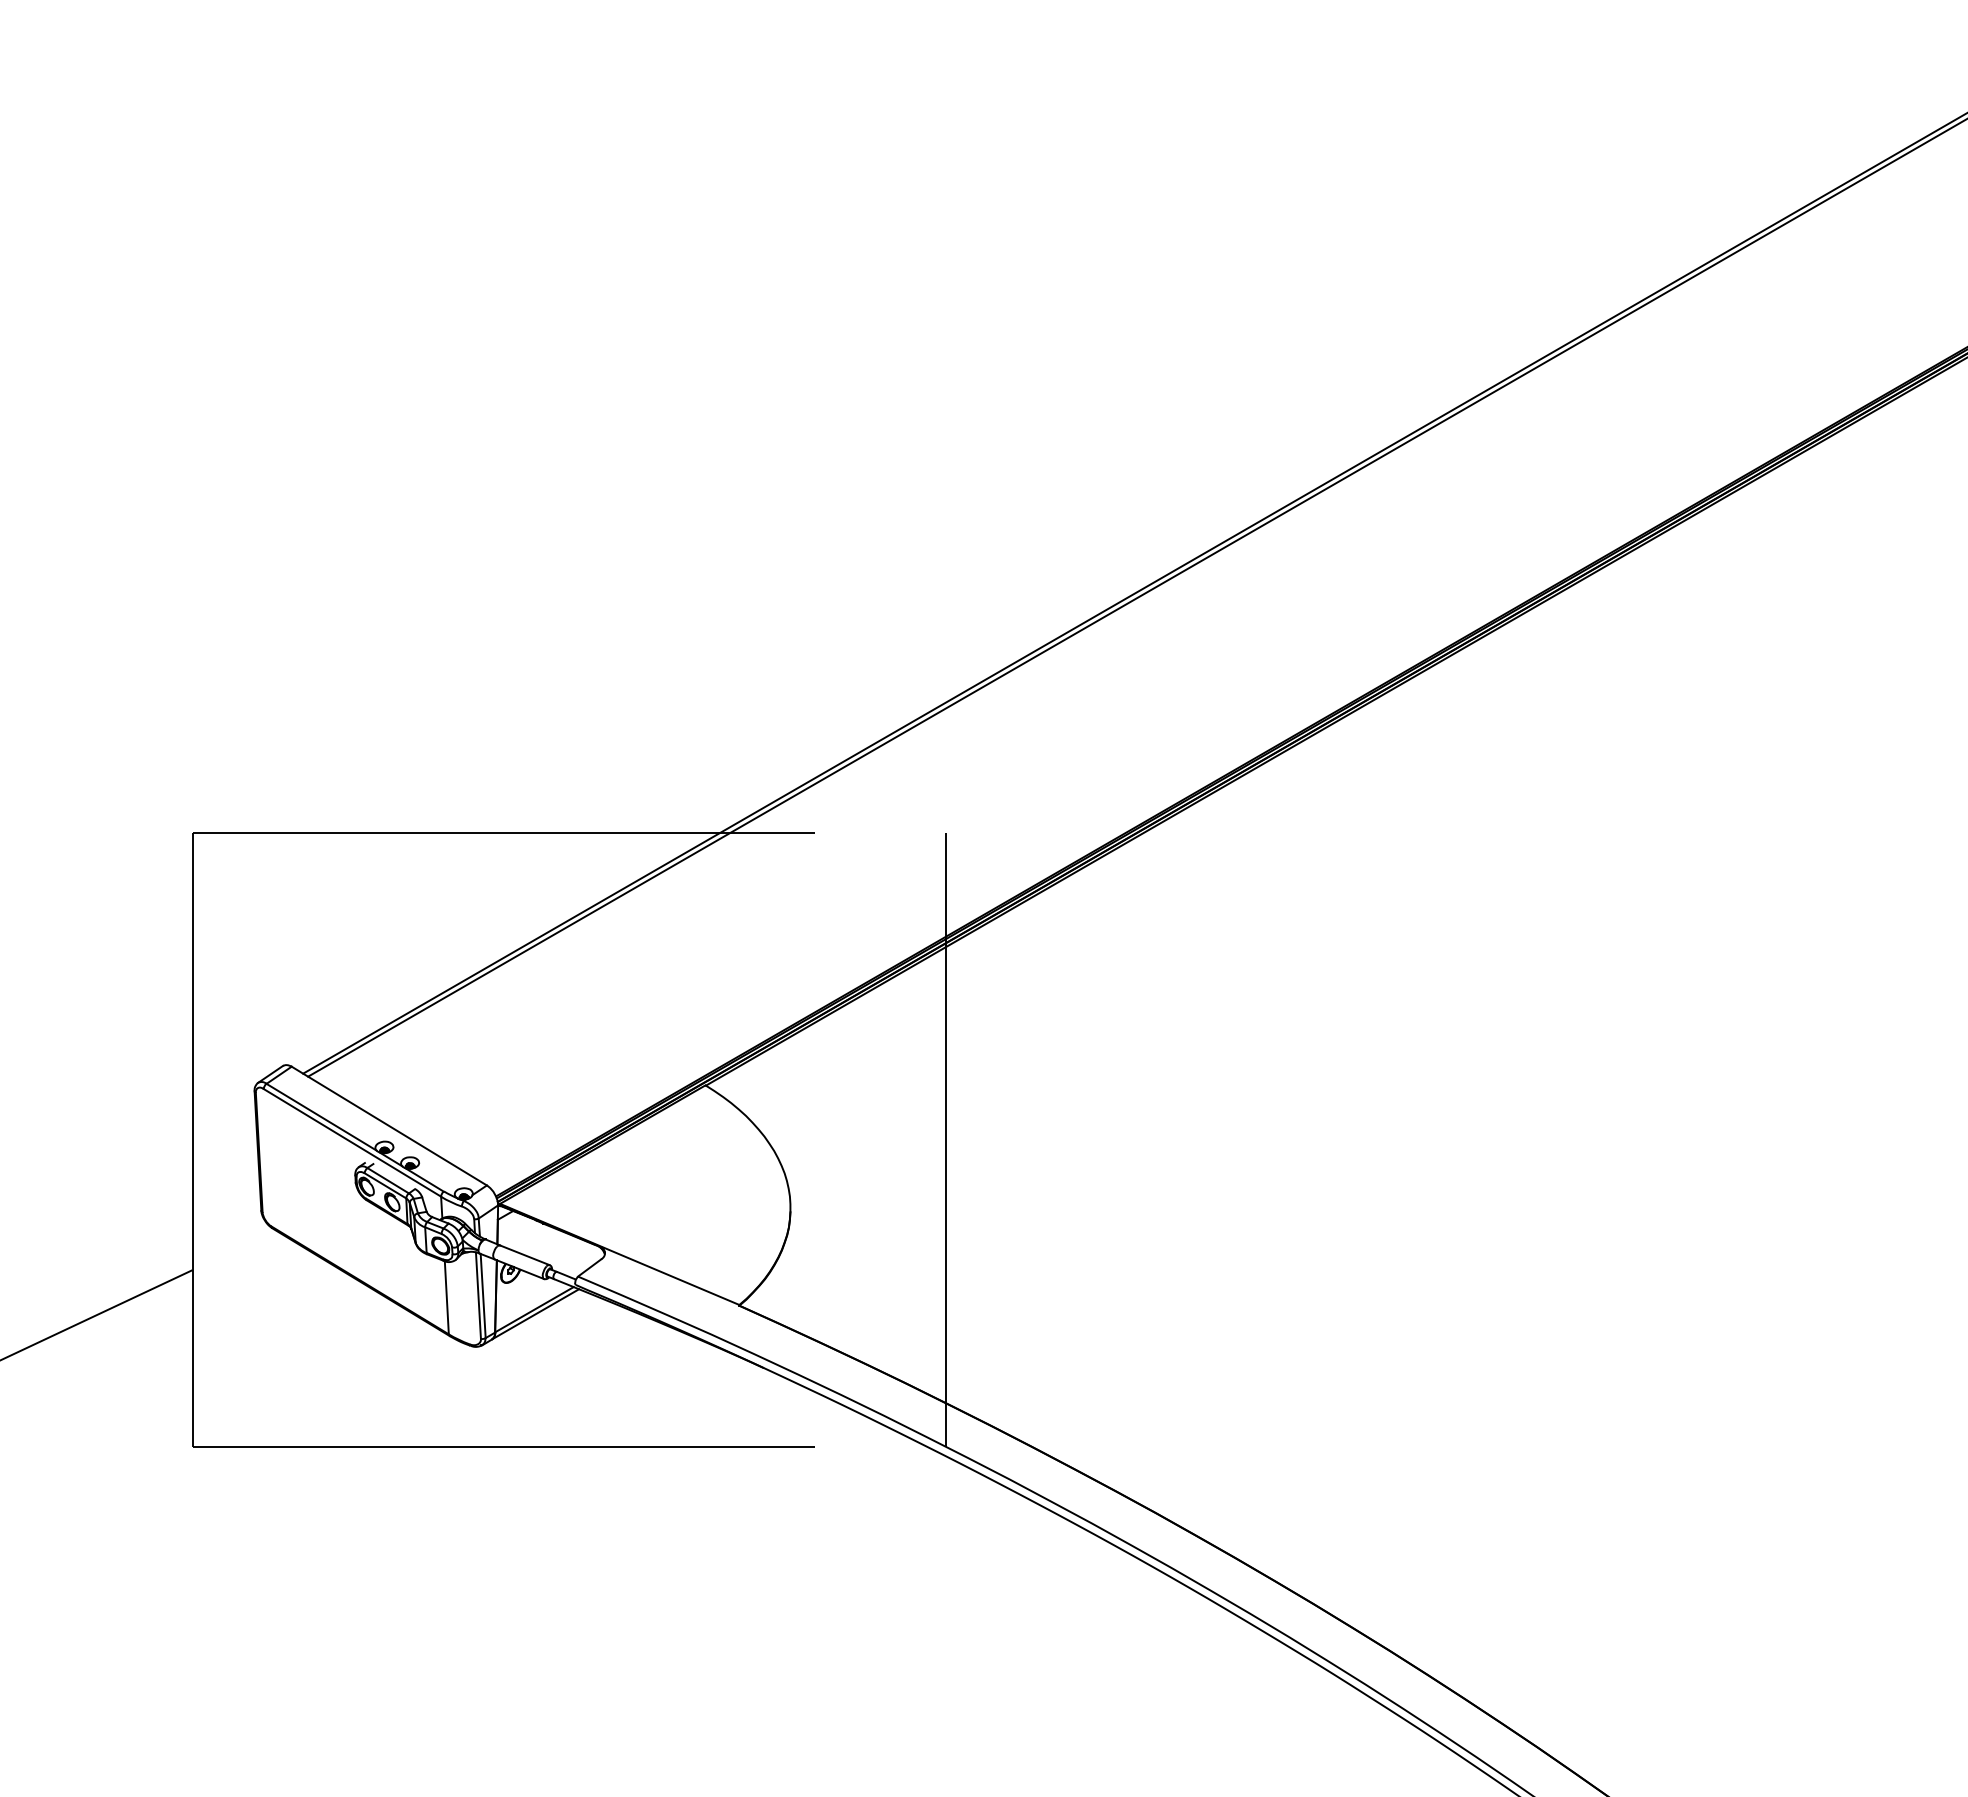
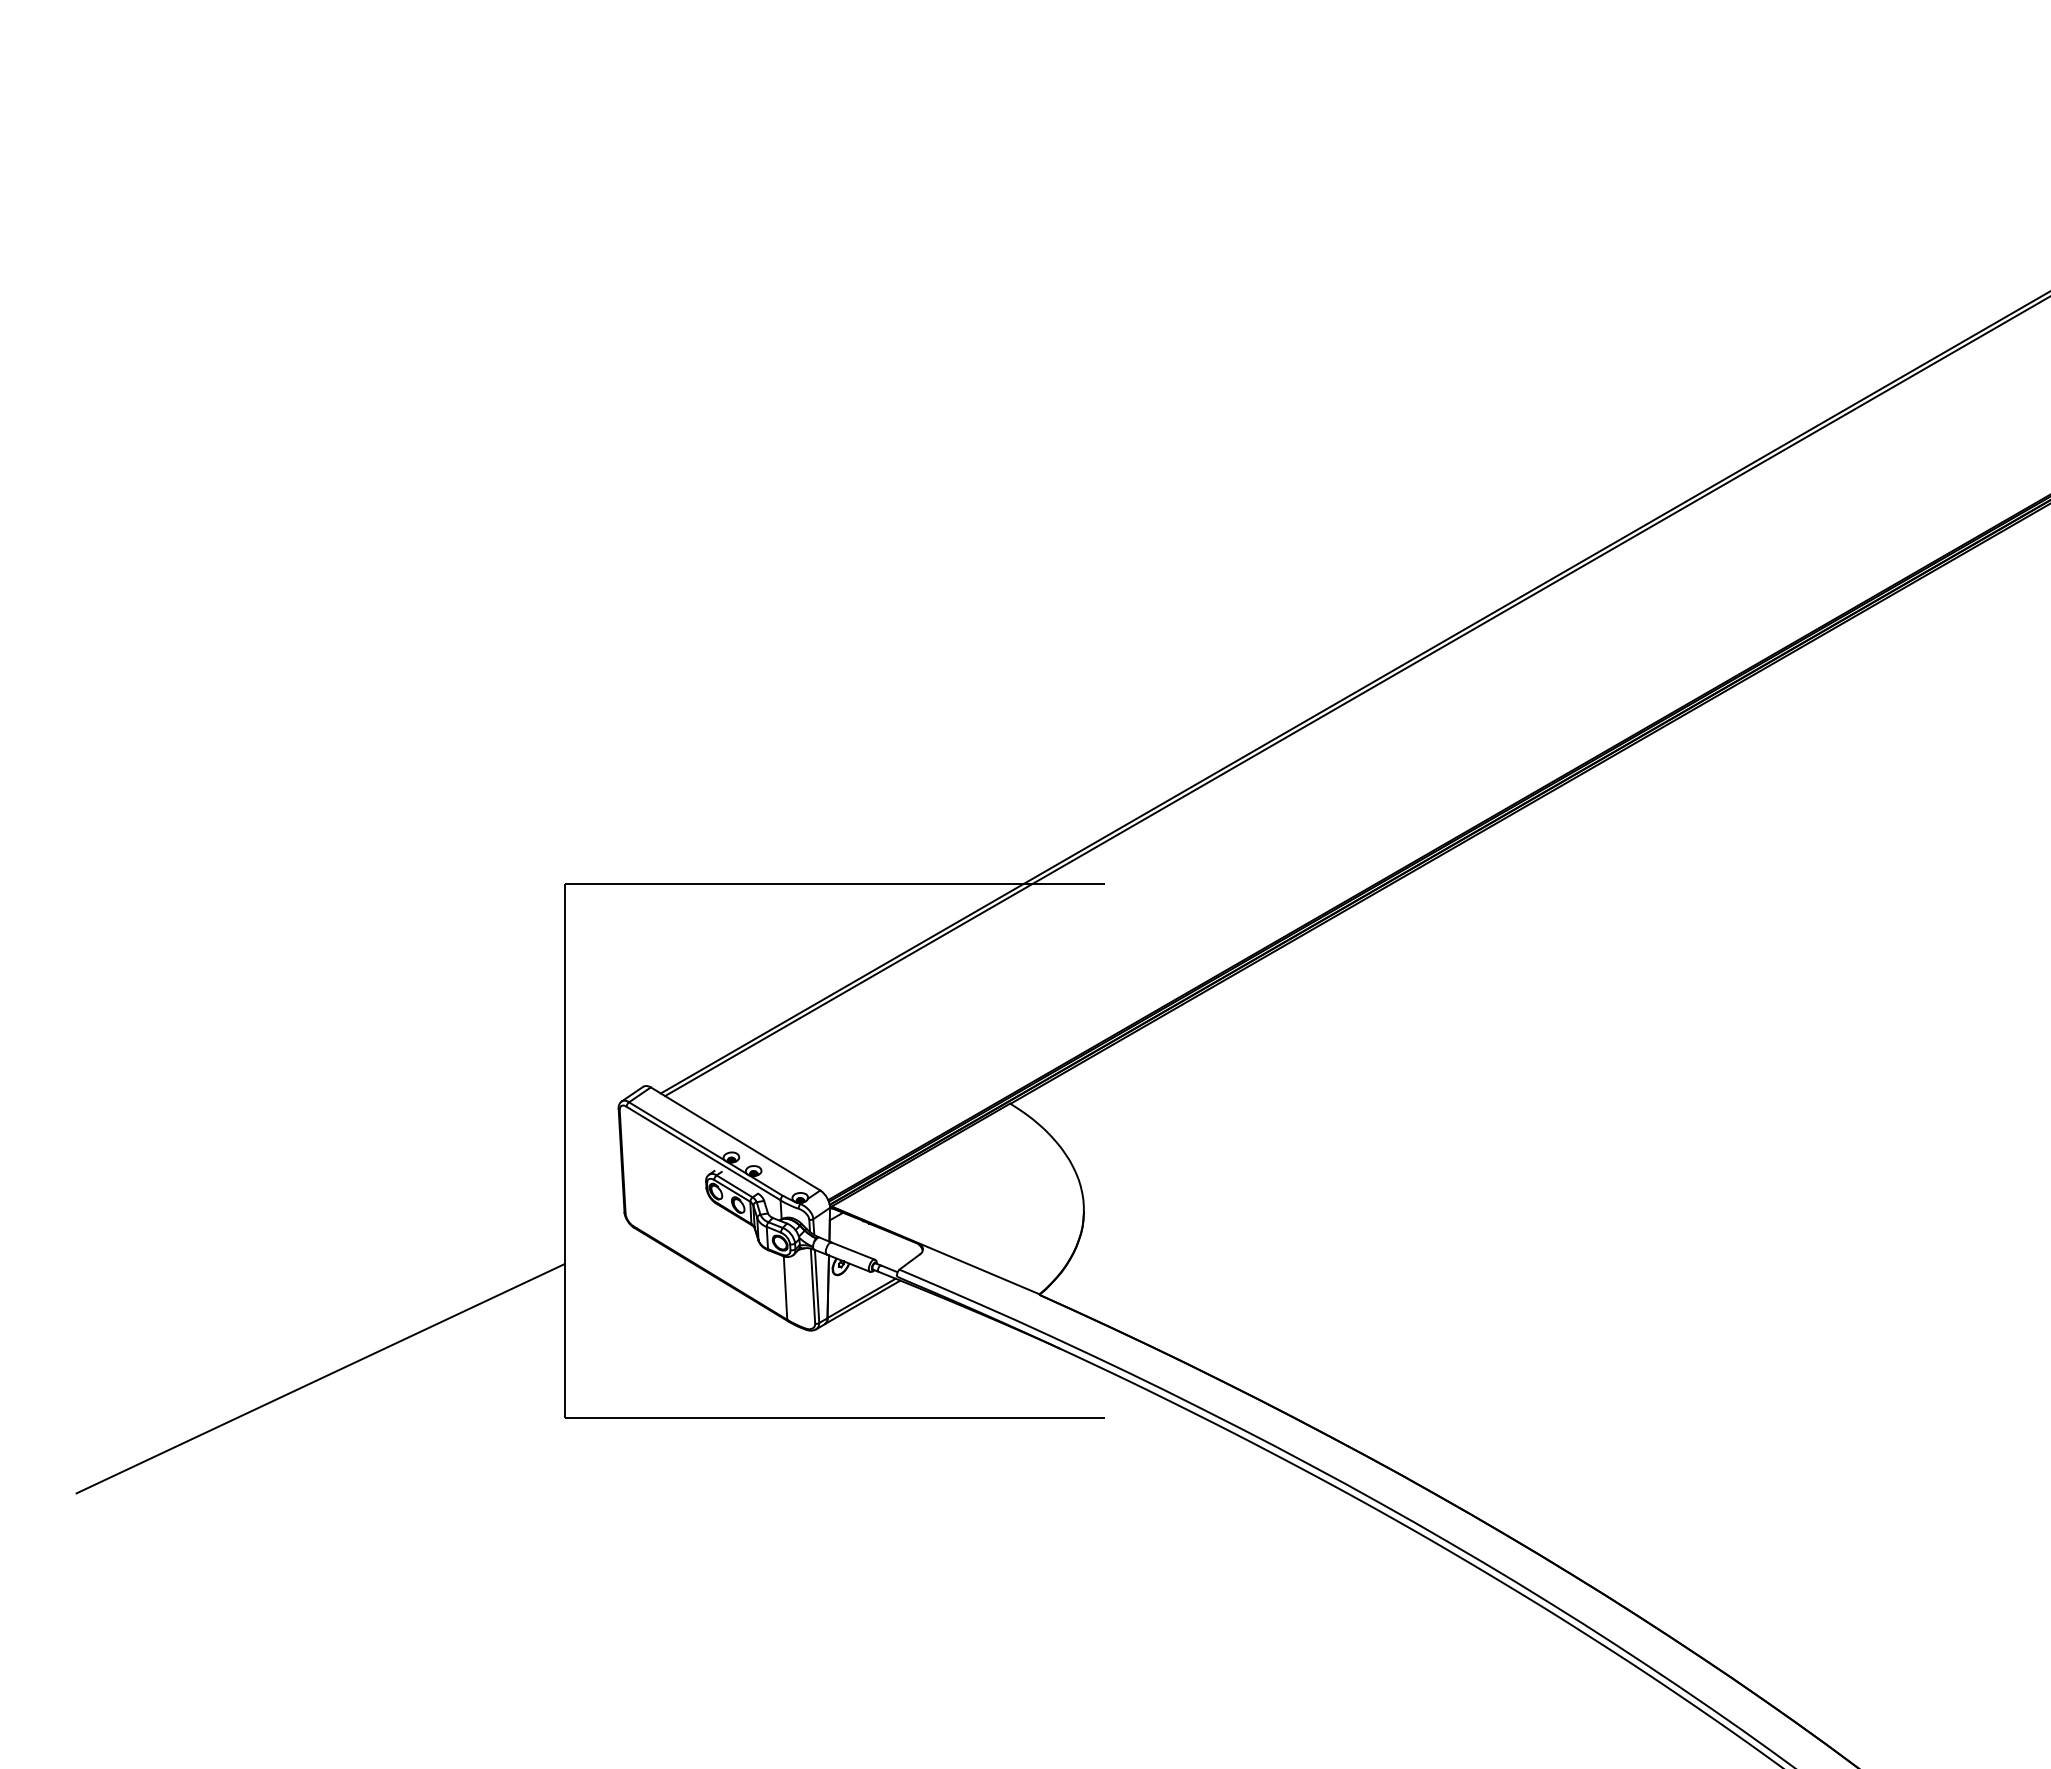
line: (945, 1139) -> (1218, 1150), removed

